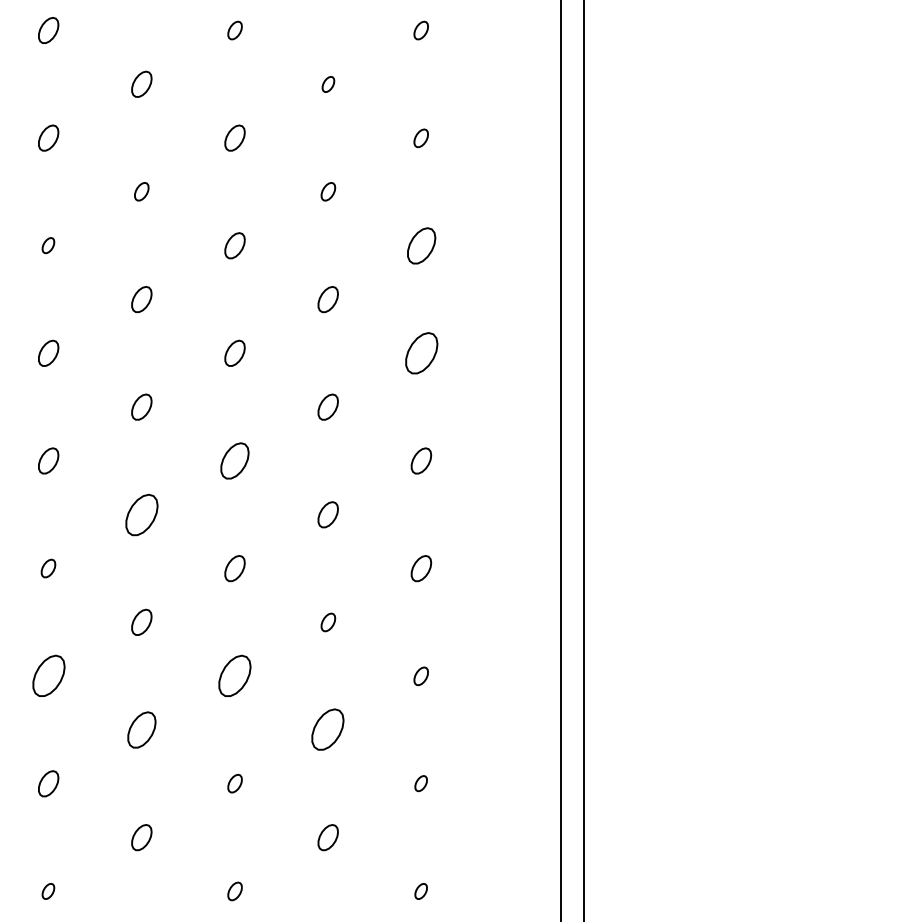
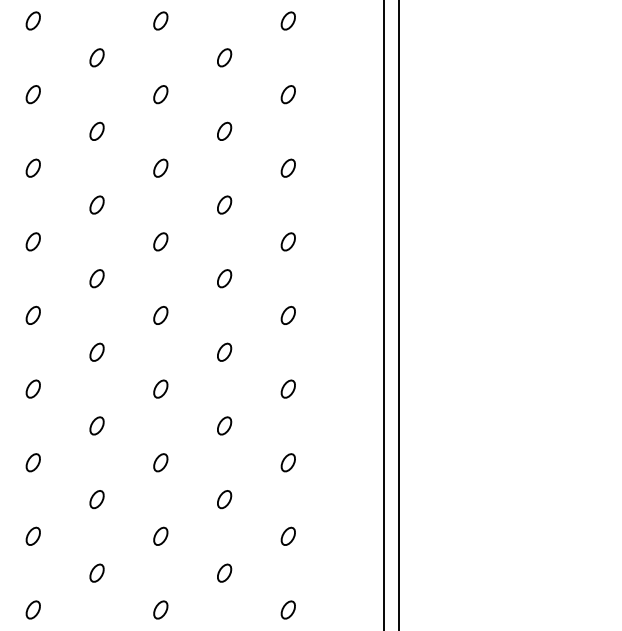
part: (234, 29) -> (160, 20), size x1.43
part: (420, 29) -> (287, 20), size x1.43
part: (328, 83) -> (224, 57), size x1.67
part: (420, 137) -> (287, 94), size x1.43
part: (140, 190) -> (96, 130), size x1.43
part: (328, 190) -> (224, 130), size x1.43
part: (47, 244) -> (32, 167), size x1.67
part: (420, 244) -> (287, 167), size x0.71
part: (420, 352) -> (287, 241), size x0.62
part: (234, 461) -> (160, 315), size x0.71
part: (140, 513) -> (96, 351), size x0.62
part: (47, 567) -> (32, 388), size x1.43
part: (328, 621) -> (224, 425), size x1.43
part: (47, 675) -> (32, 462), size x0.62
part: (234, 675) -> (160, 462), size x0.62
part: (420, 675) -> (287, 462), size x1.43
part: (140, 729) -> (96, 499), size x0.71
part: (328, 729) -> (224, 499), size x0.62
part: (234, 782) -> (160, 535), size x1.43
part: (420, 782) -> (287, 535), size x1.67
part: (47, 890) -> (32, 609), size x1.67
part: (234, 890) -> (160, 609), size x1.43
part: (420, 890) -> (287, 609), size x1.67

